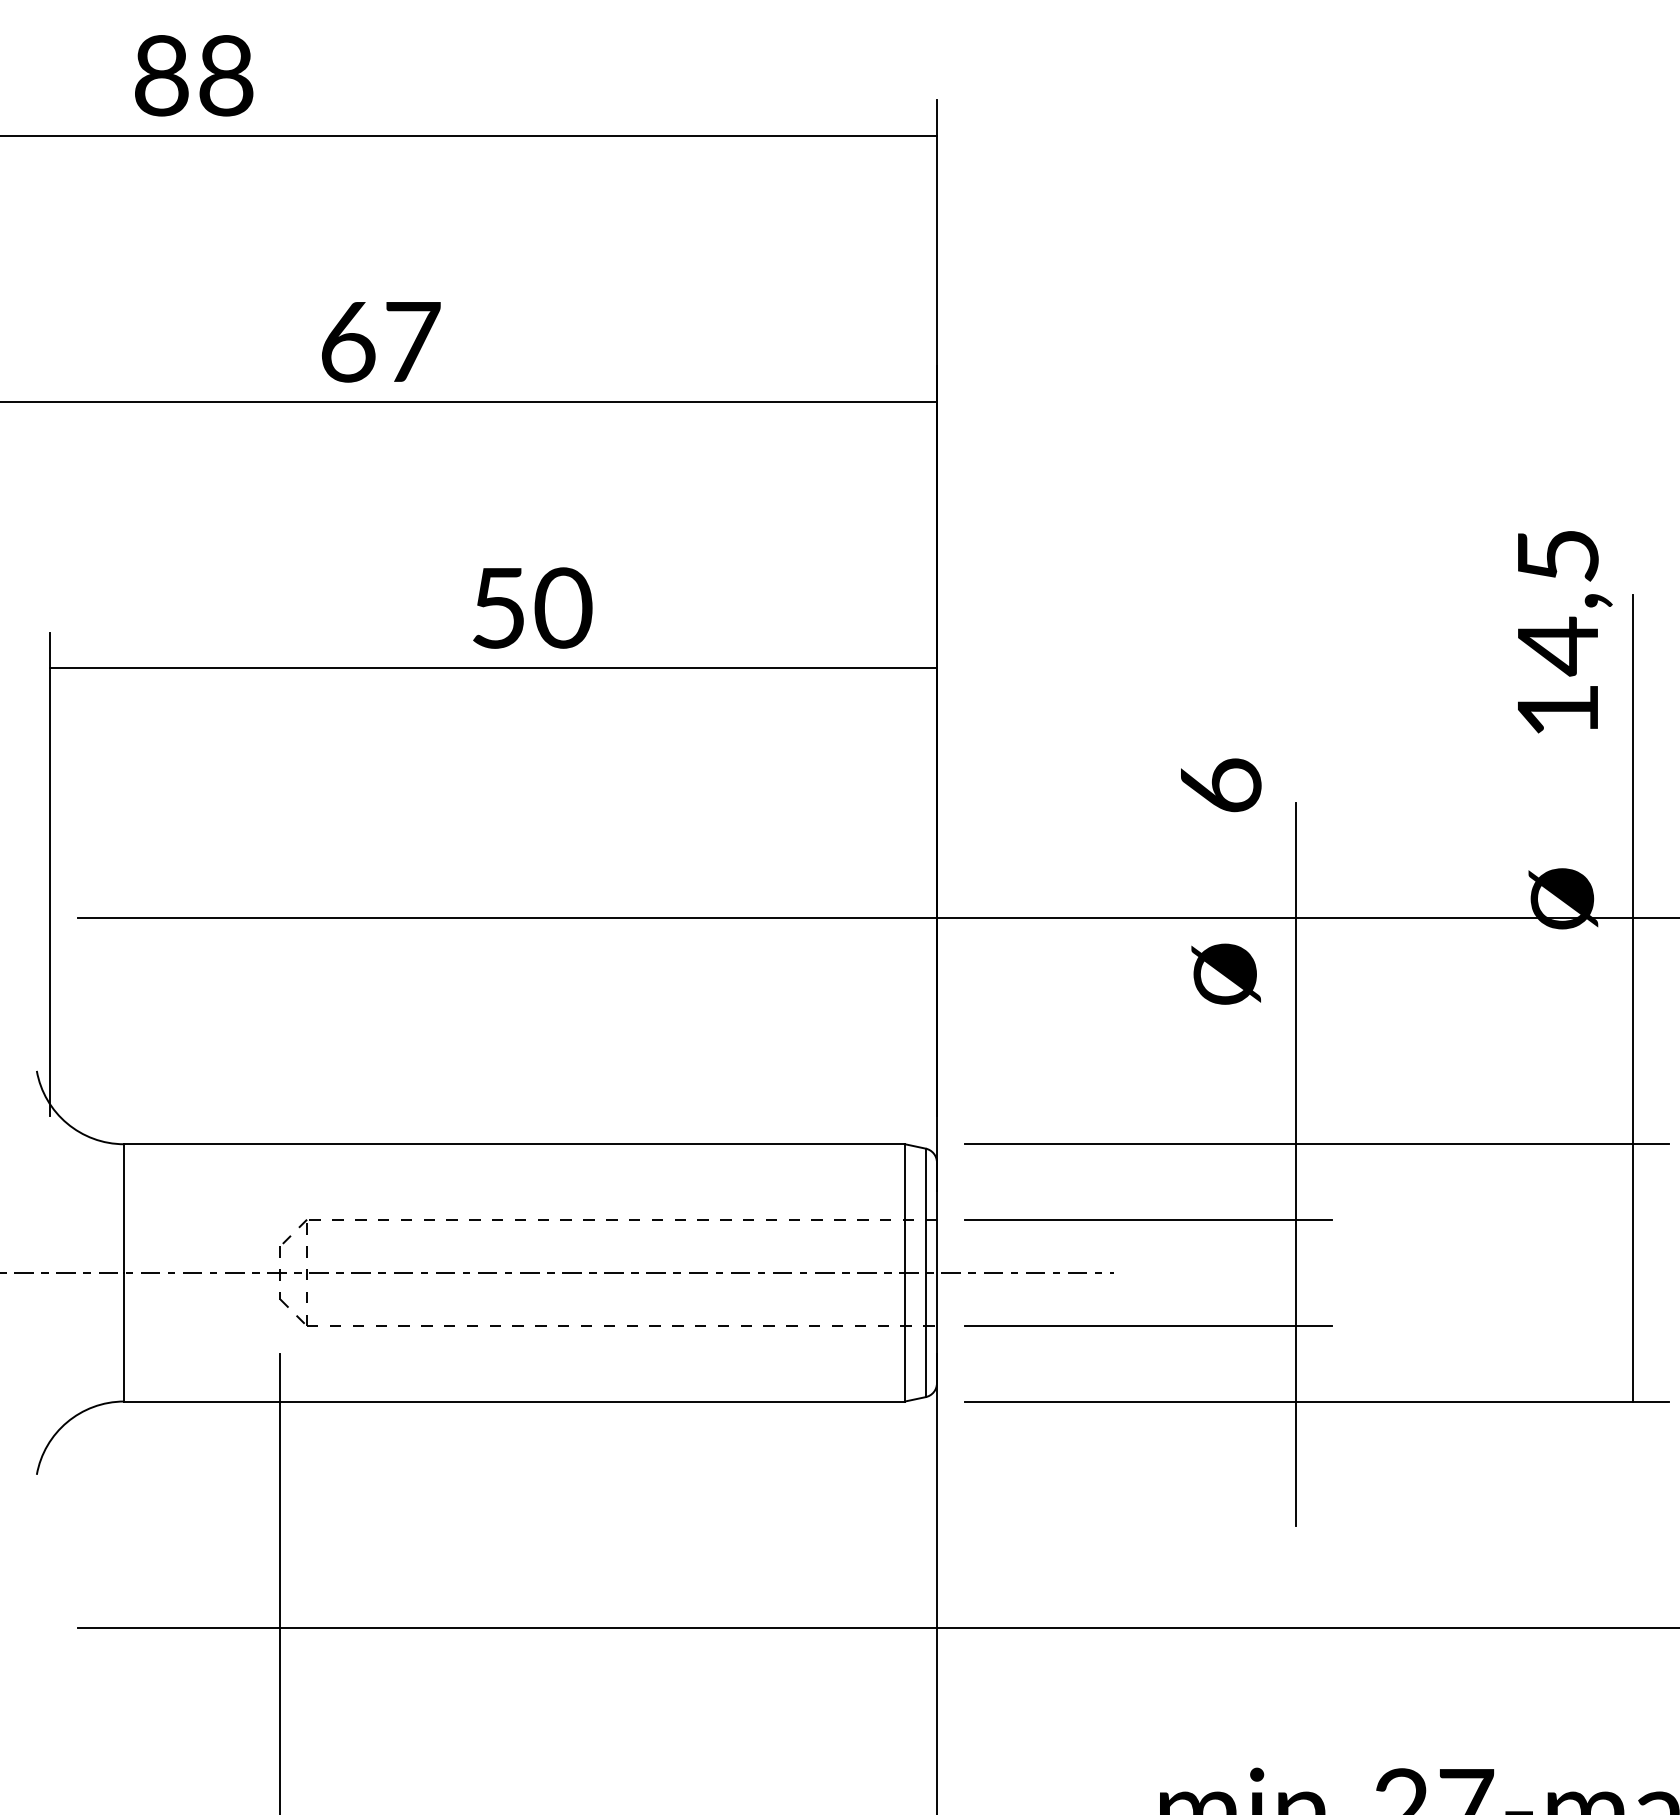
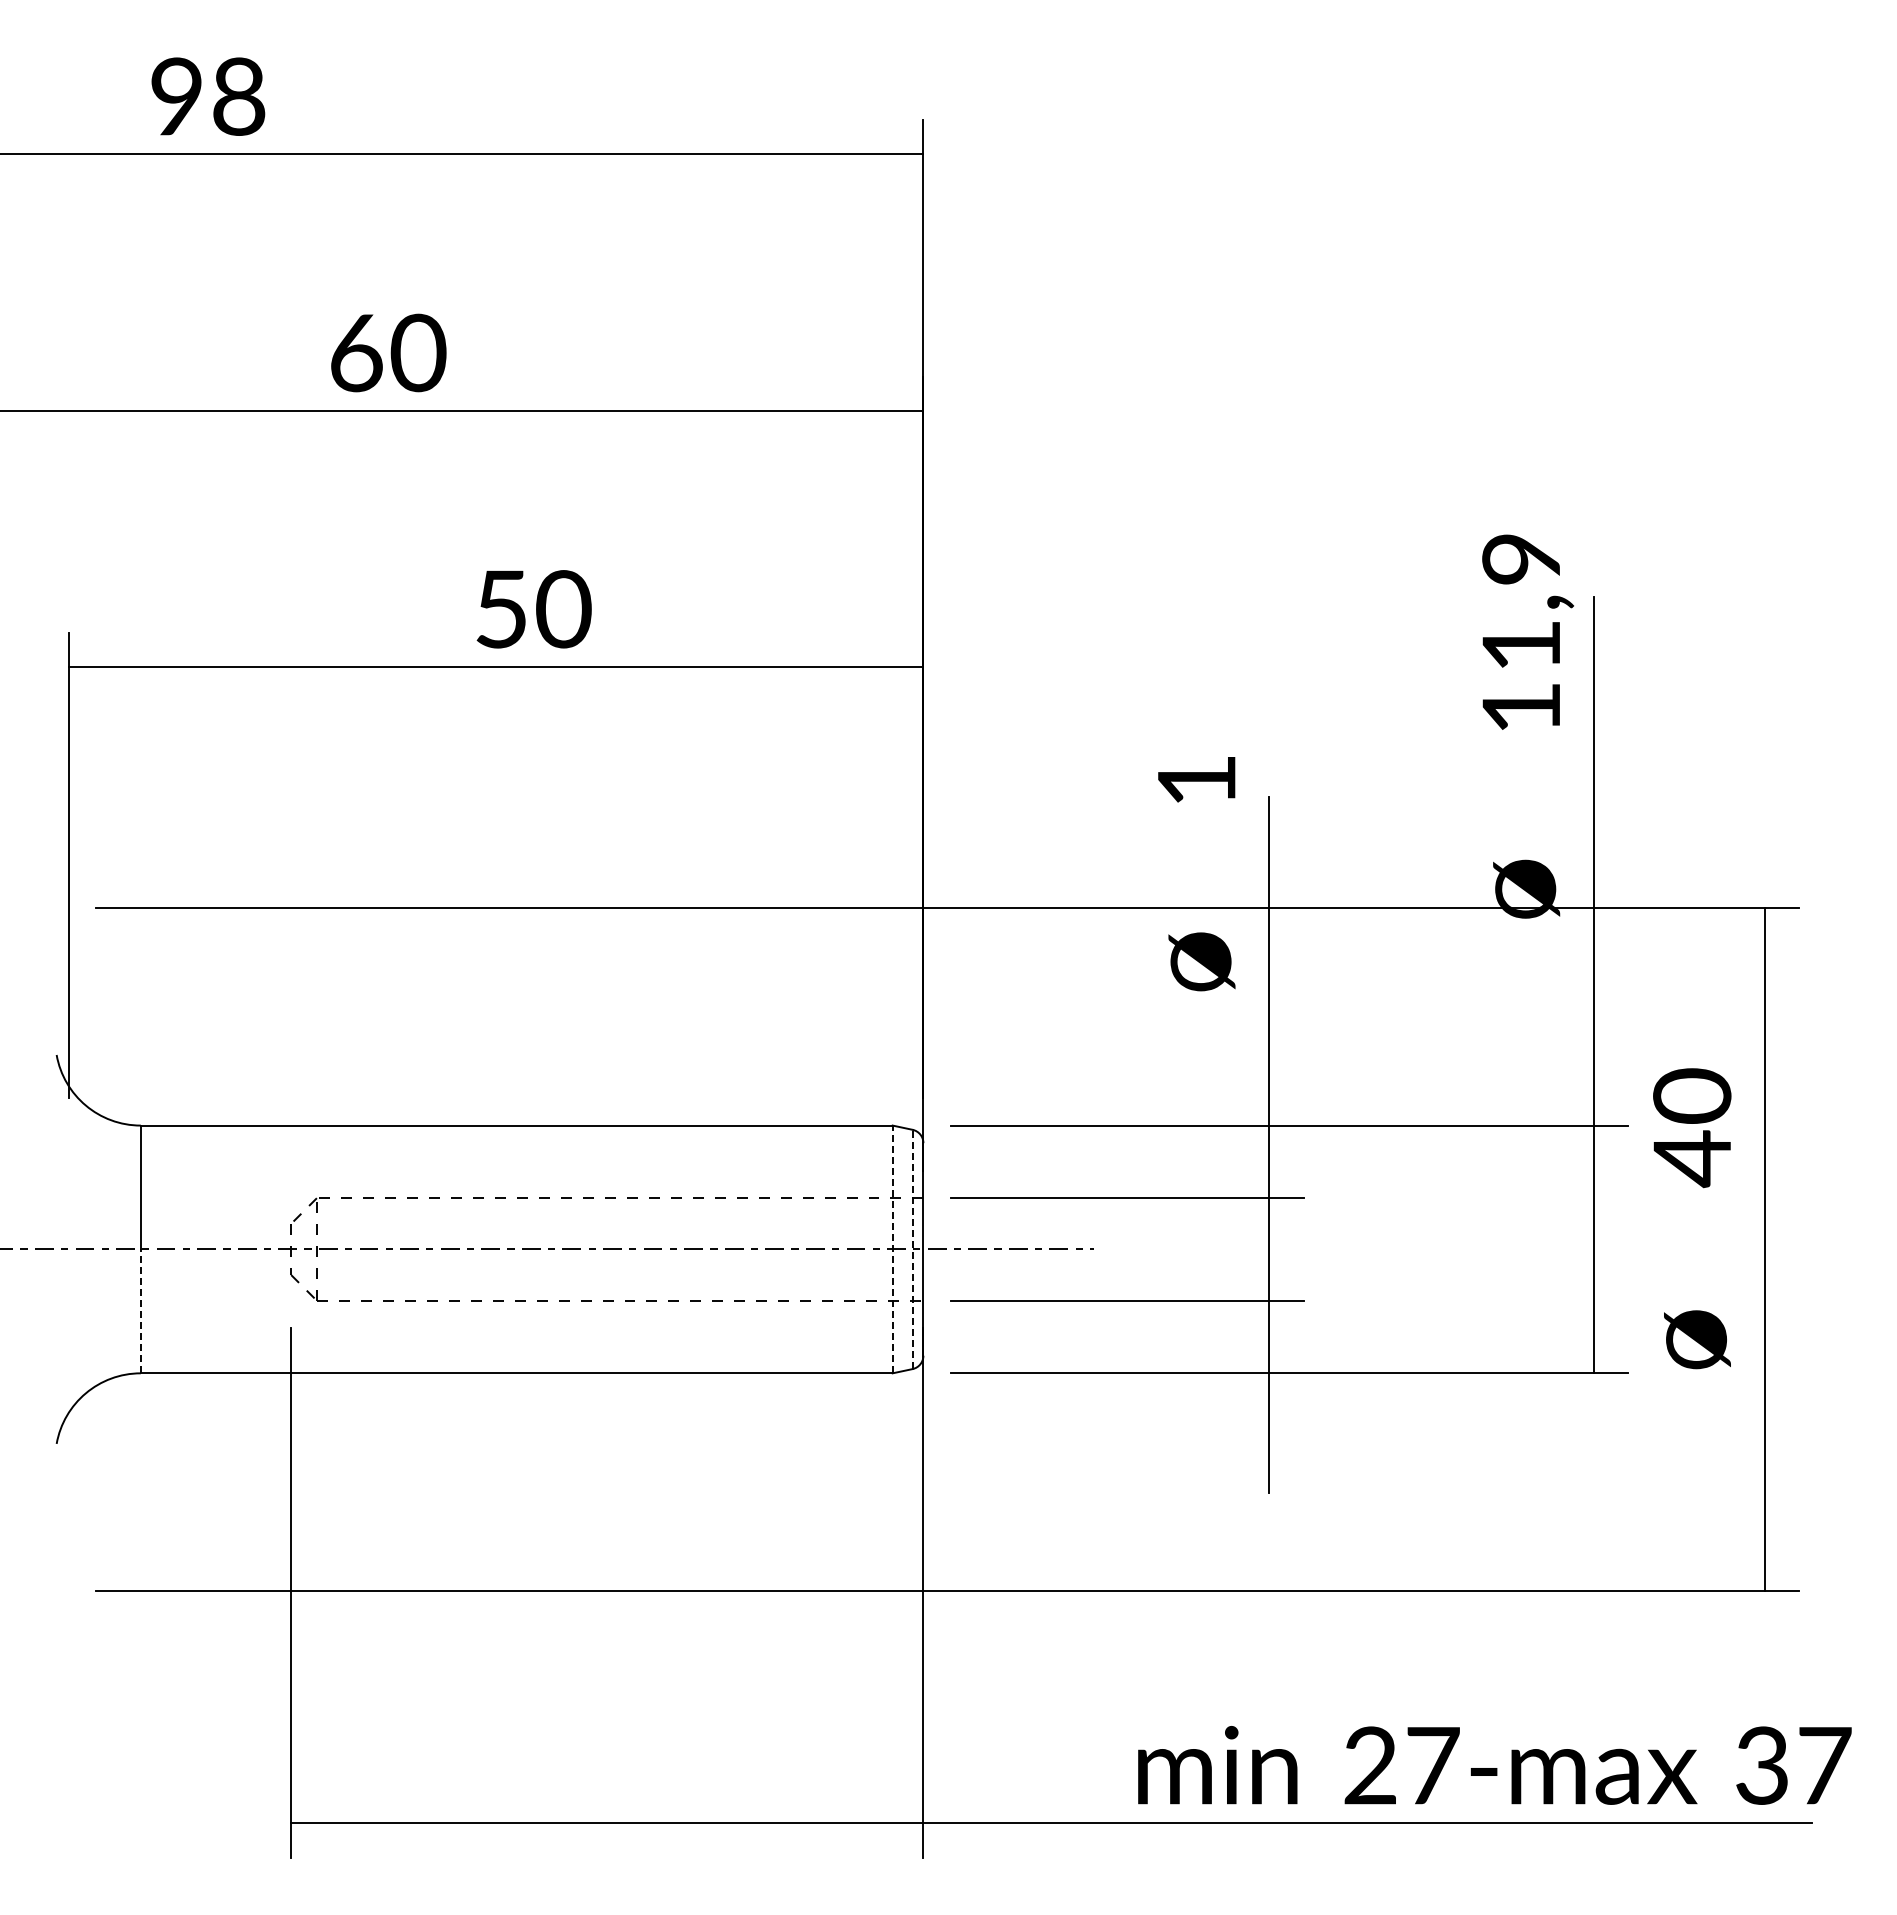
text: (161, 76) -> (176, 97), 88 -> 98
text: (412, 341) -> (418, 352), 67 -> 60
text: (1558, 603) -> (1521, 604), 14,5 -> 11,9
text: (1221, 784) -> (1197, 779), 6 -> 1
line: (904, 1272) -> (892, 1249), solid -> dashed
line: (925, 1272) -> (912, 1249), solid -> dashed
line: (123, 1337) -> (140, 1311), solid -> dashed

